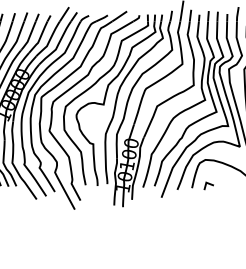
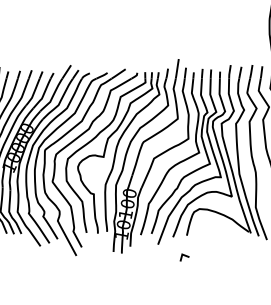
line: (208, 184) -> (184, 256), moved

